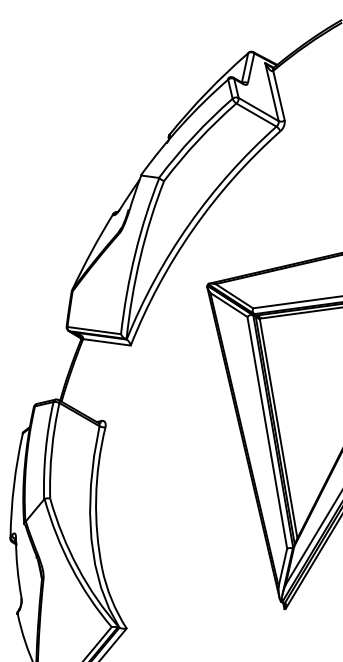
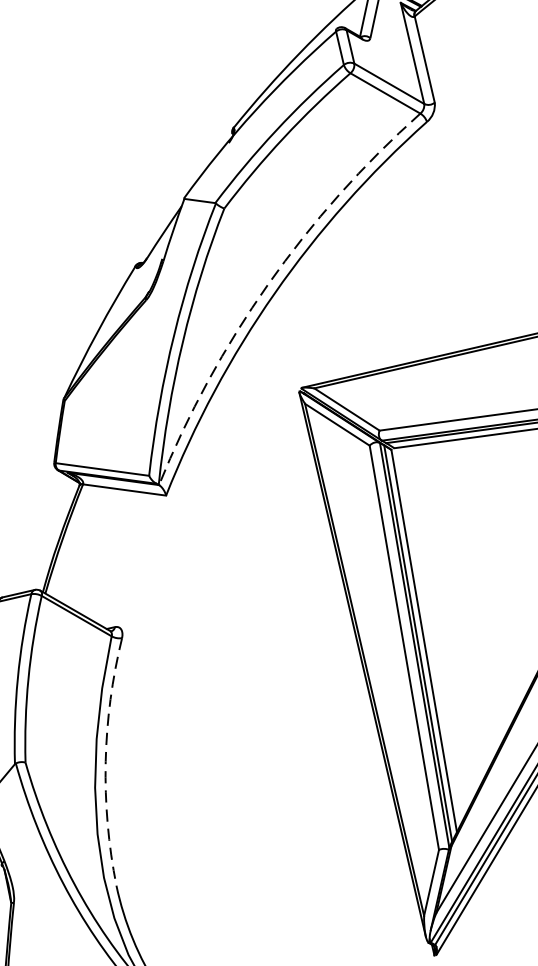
arc: (189, 224) -> (268, 284), solid -> dashed
arc: (96, 498) -> (106, 762), solid -> dashed

